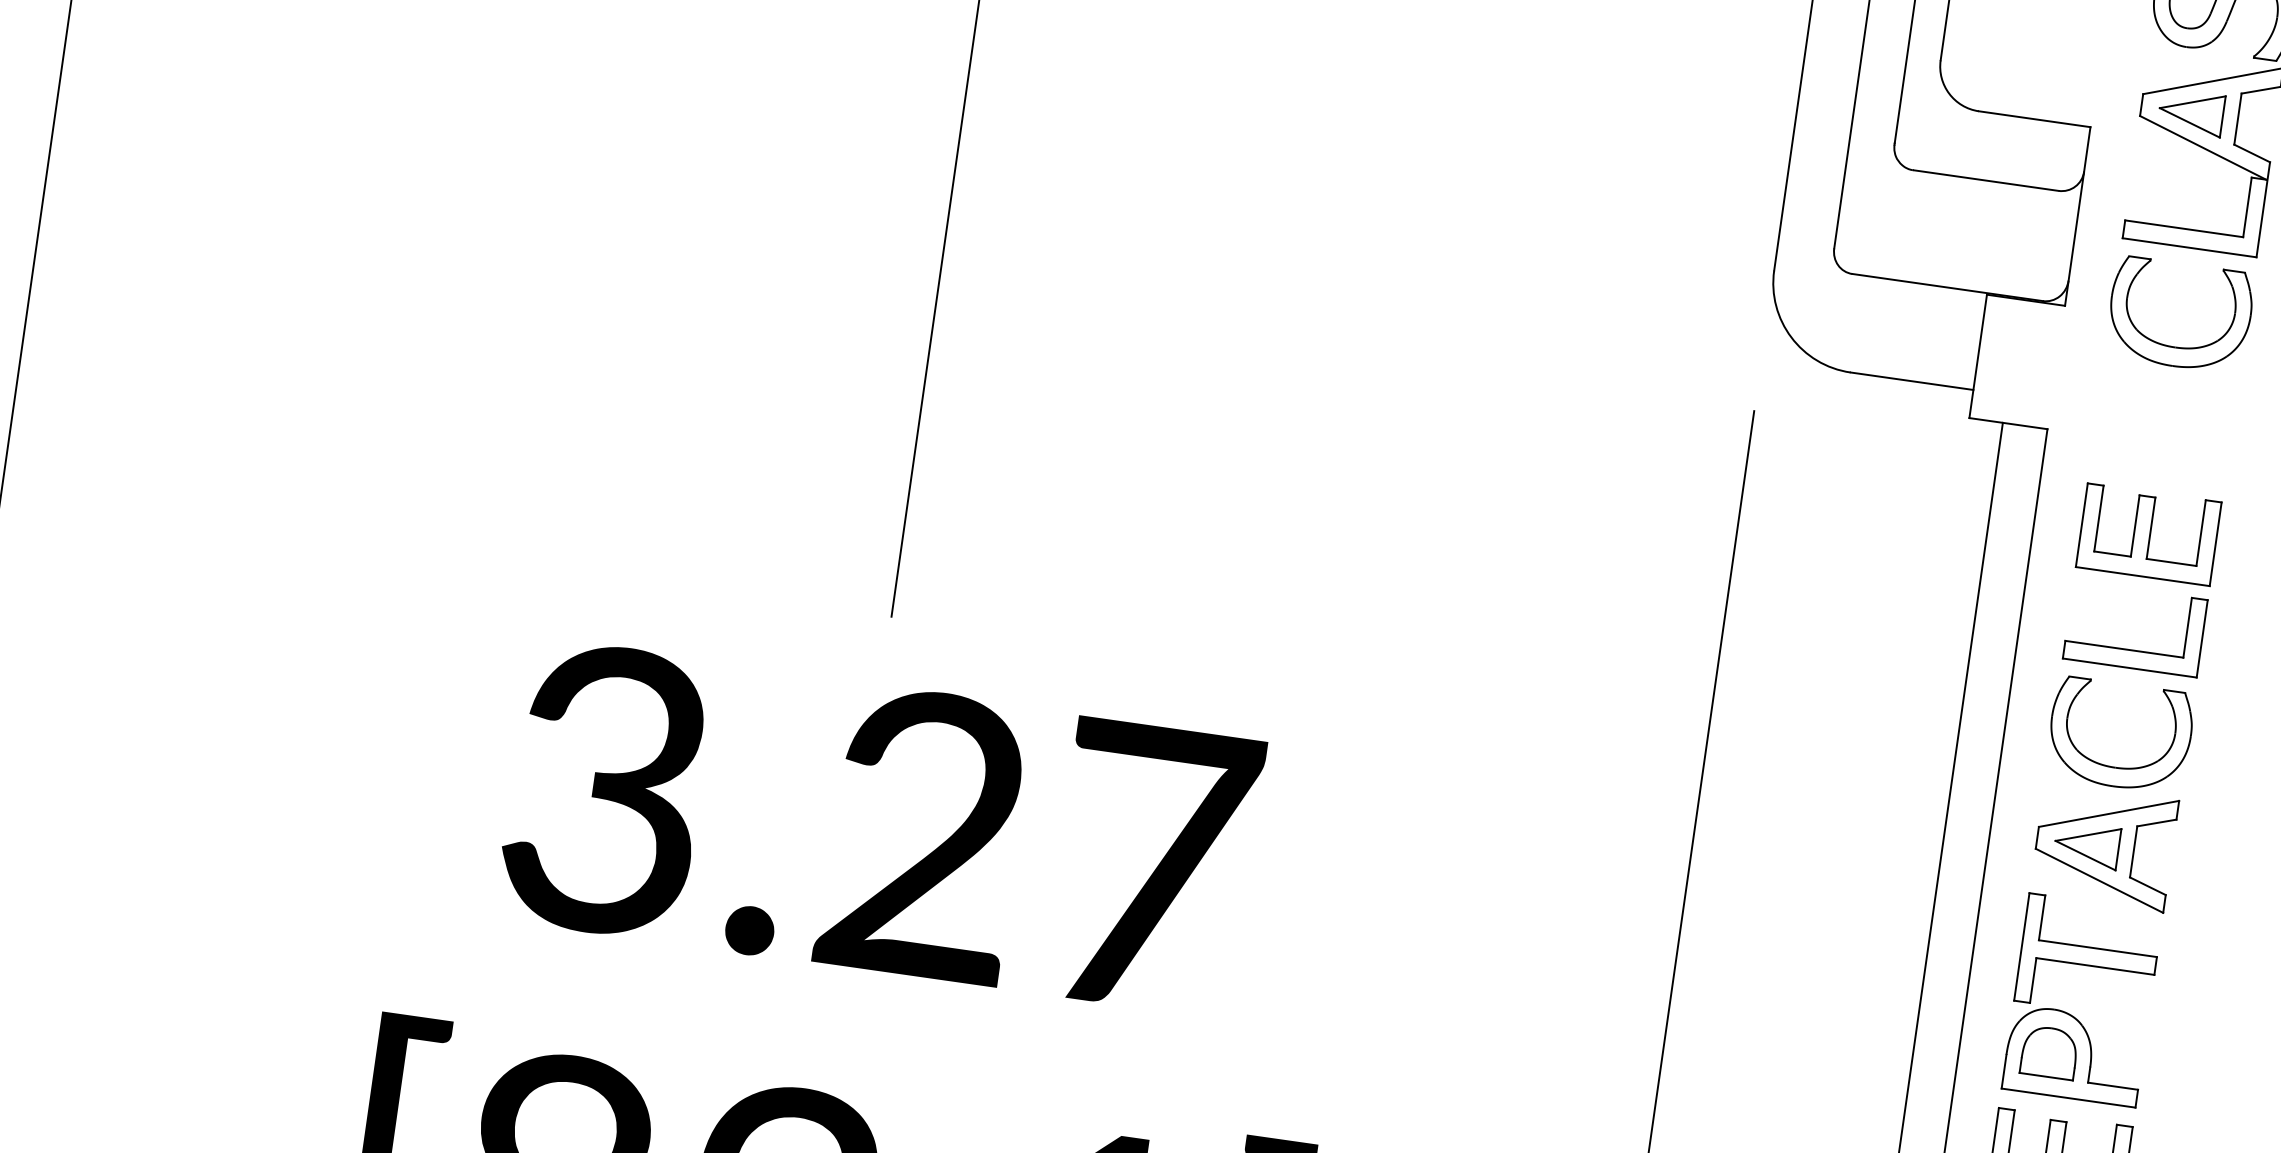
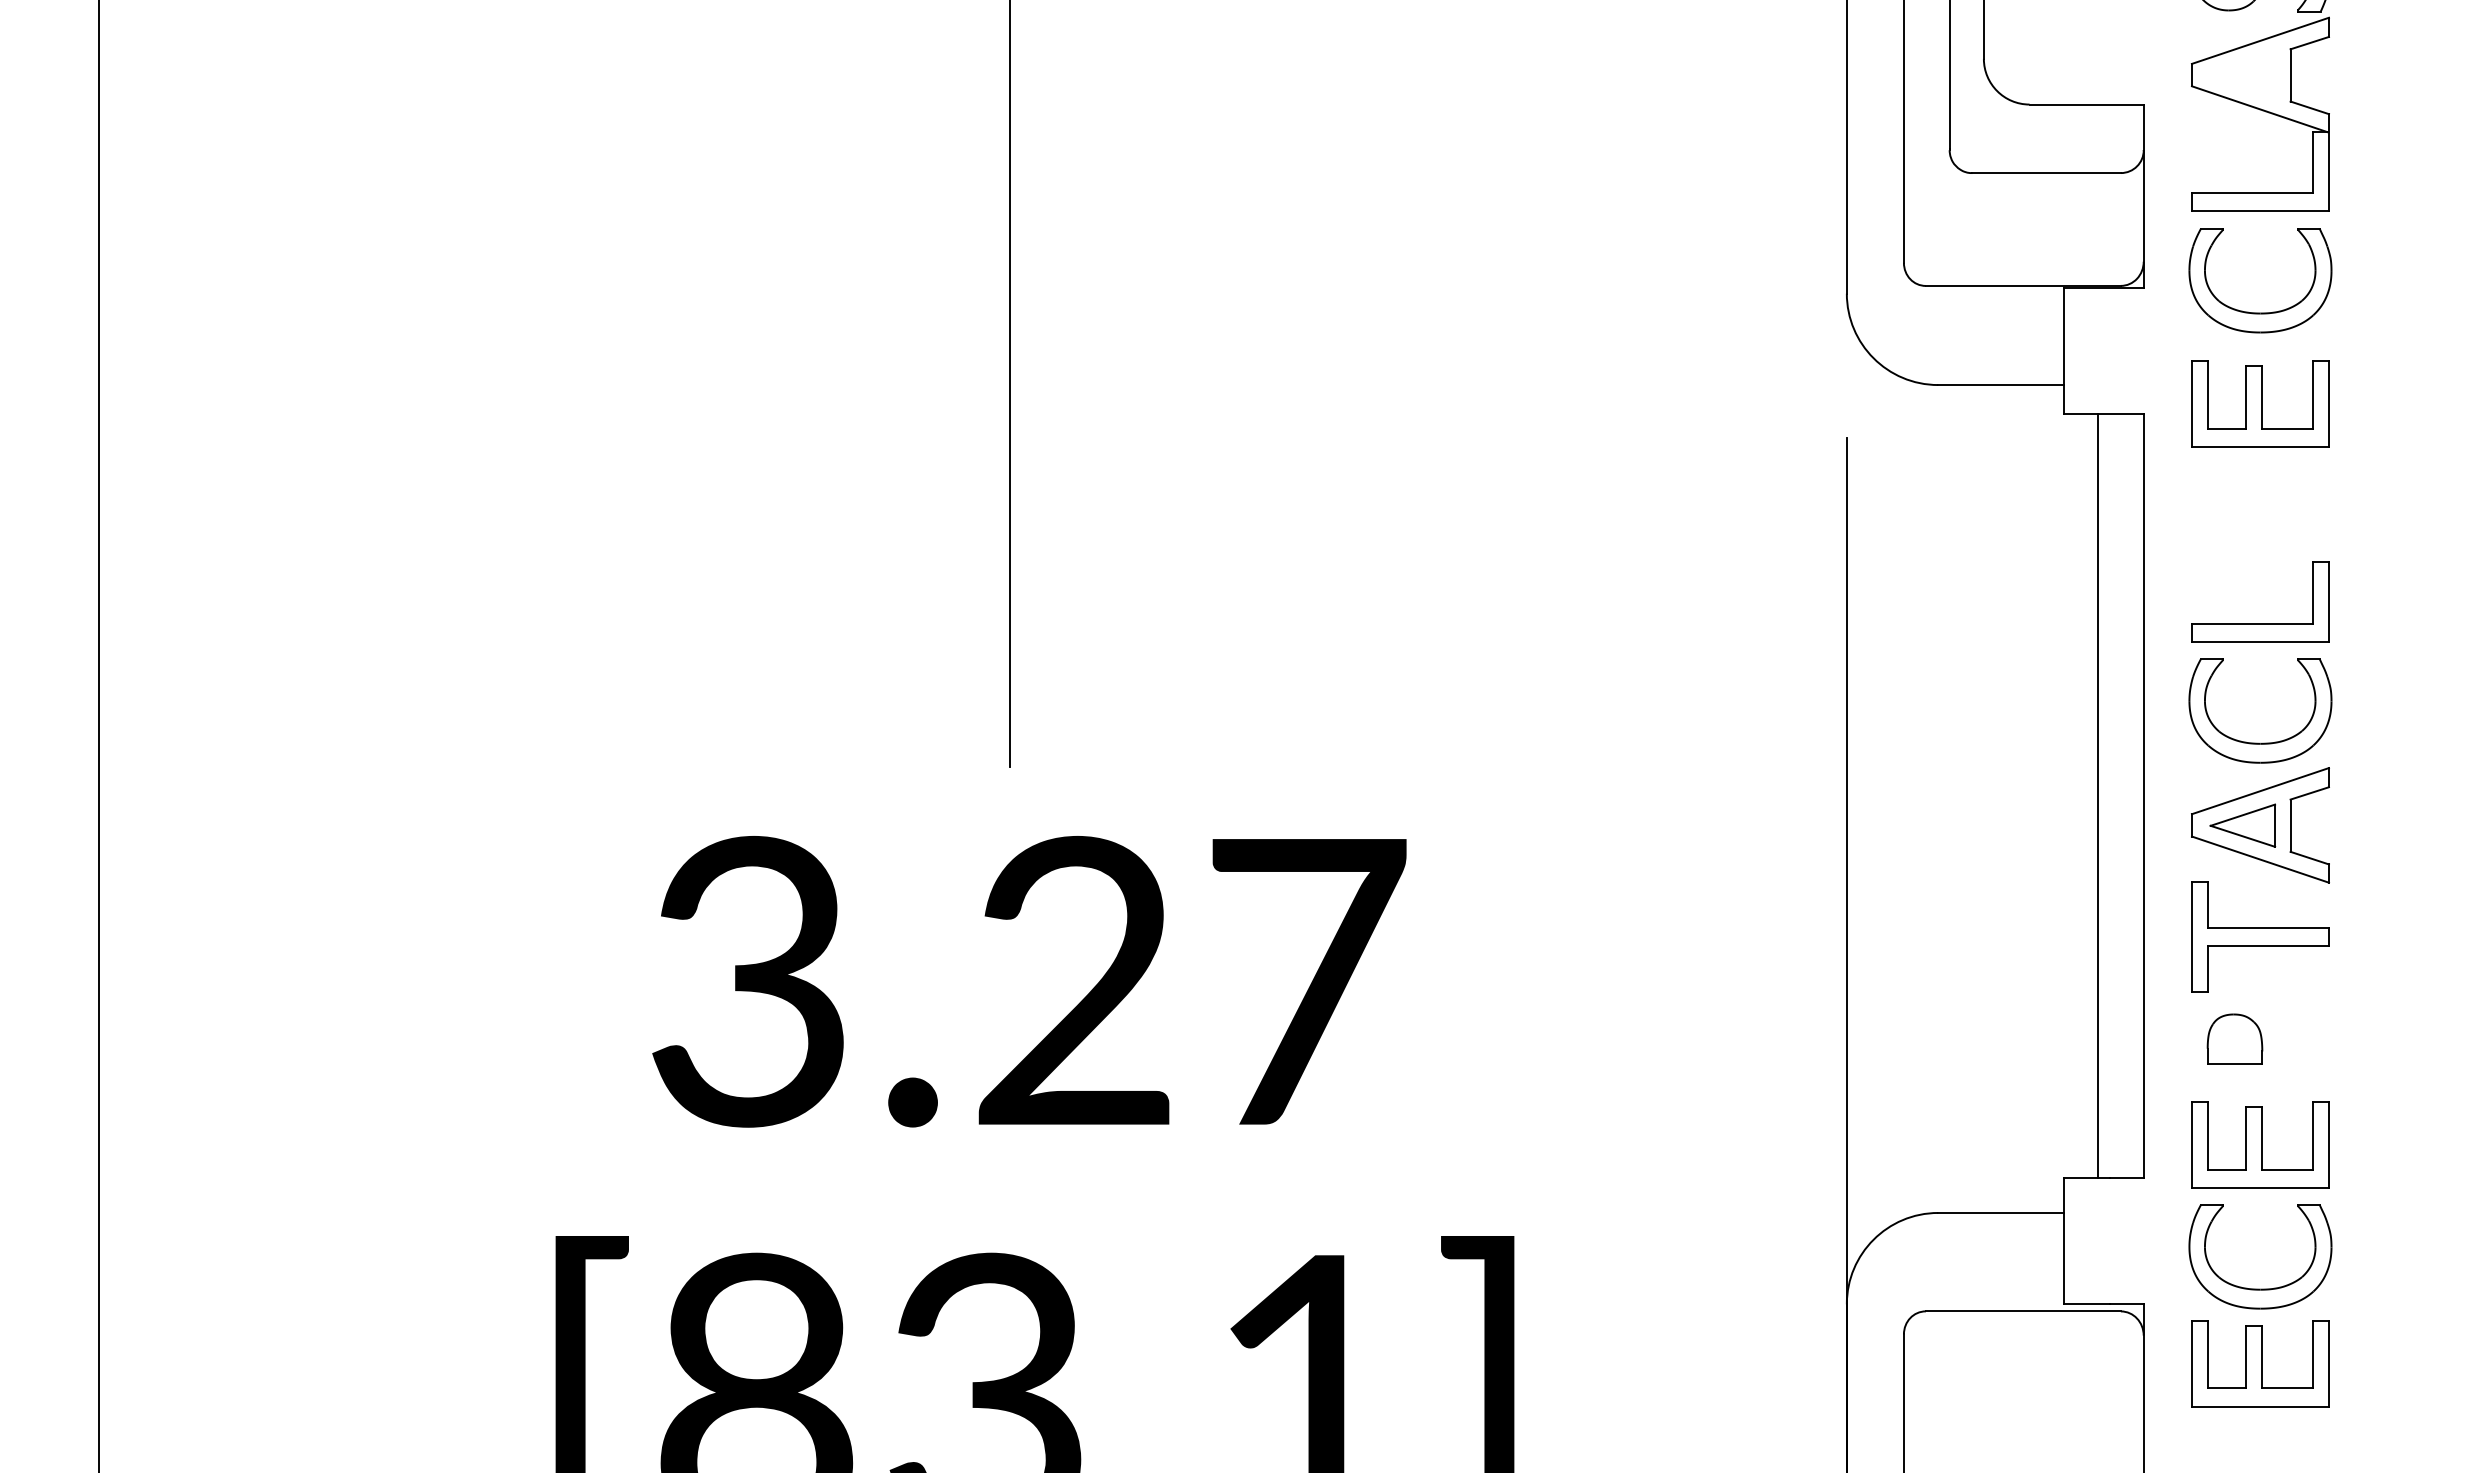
part: (2190, 112) -> (2242, 75), removed
part: (2148, 533) -> (2260, 403), moved
part: (2074, 1055) -> (2260, 1038), removed

